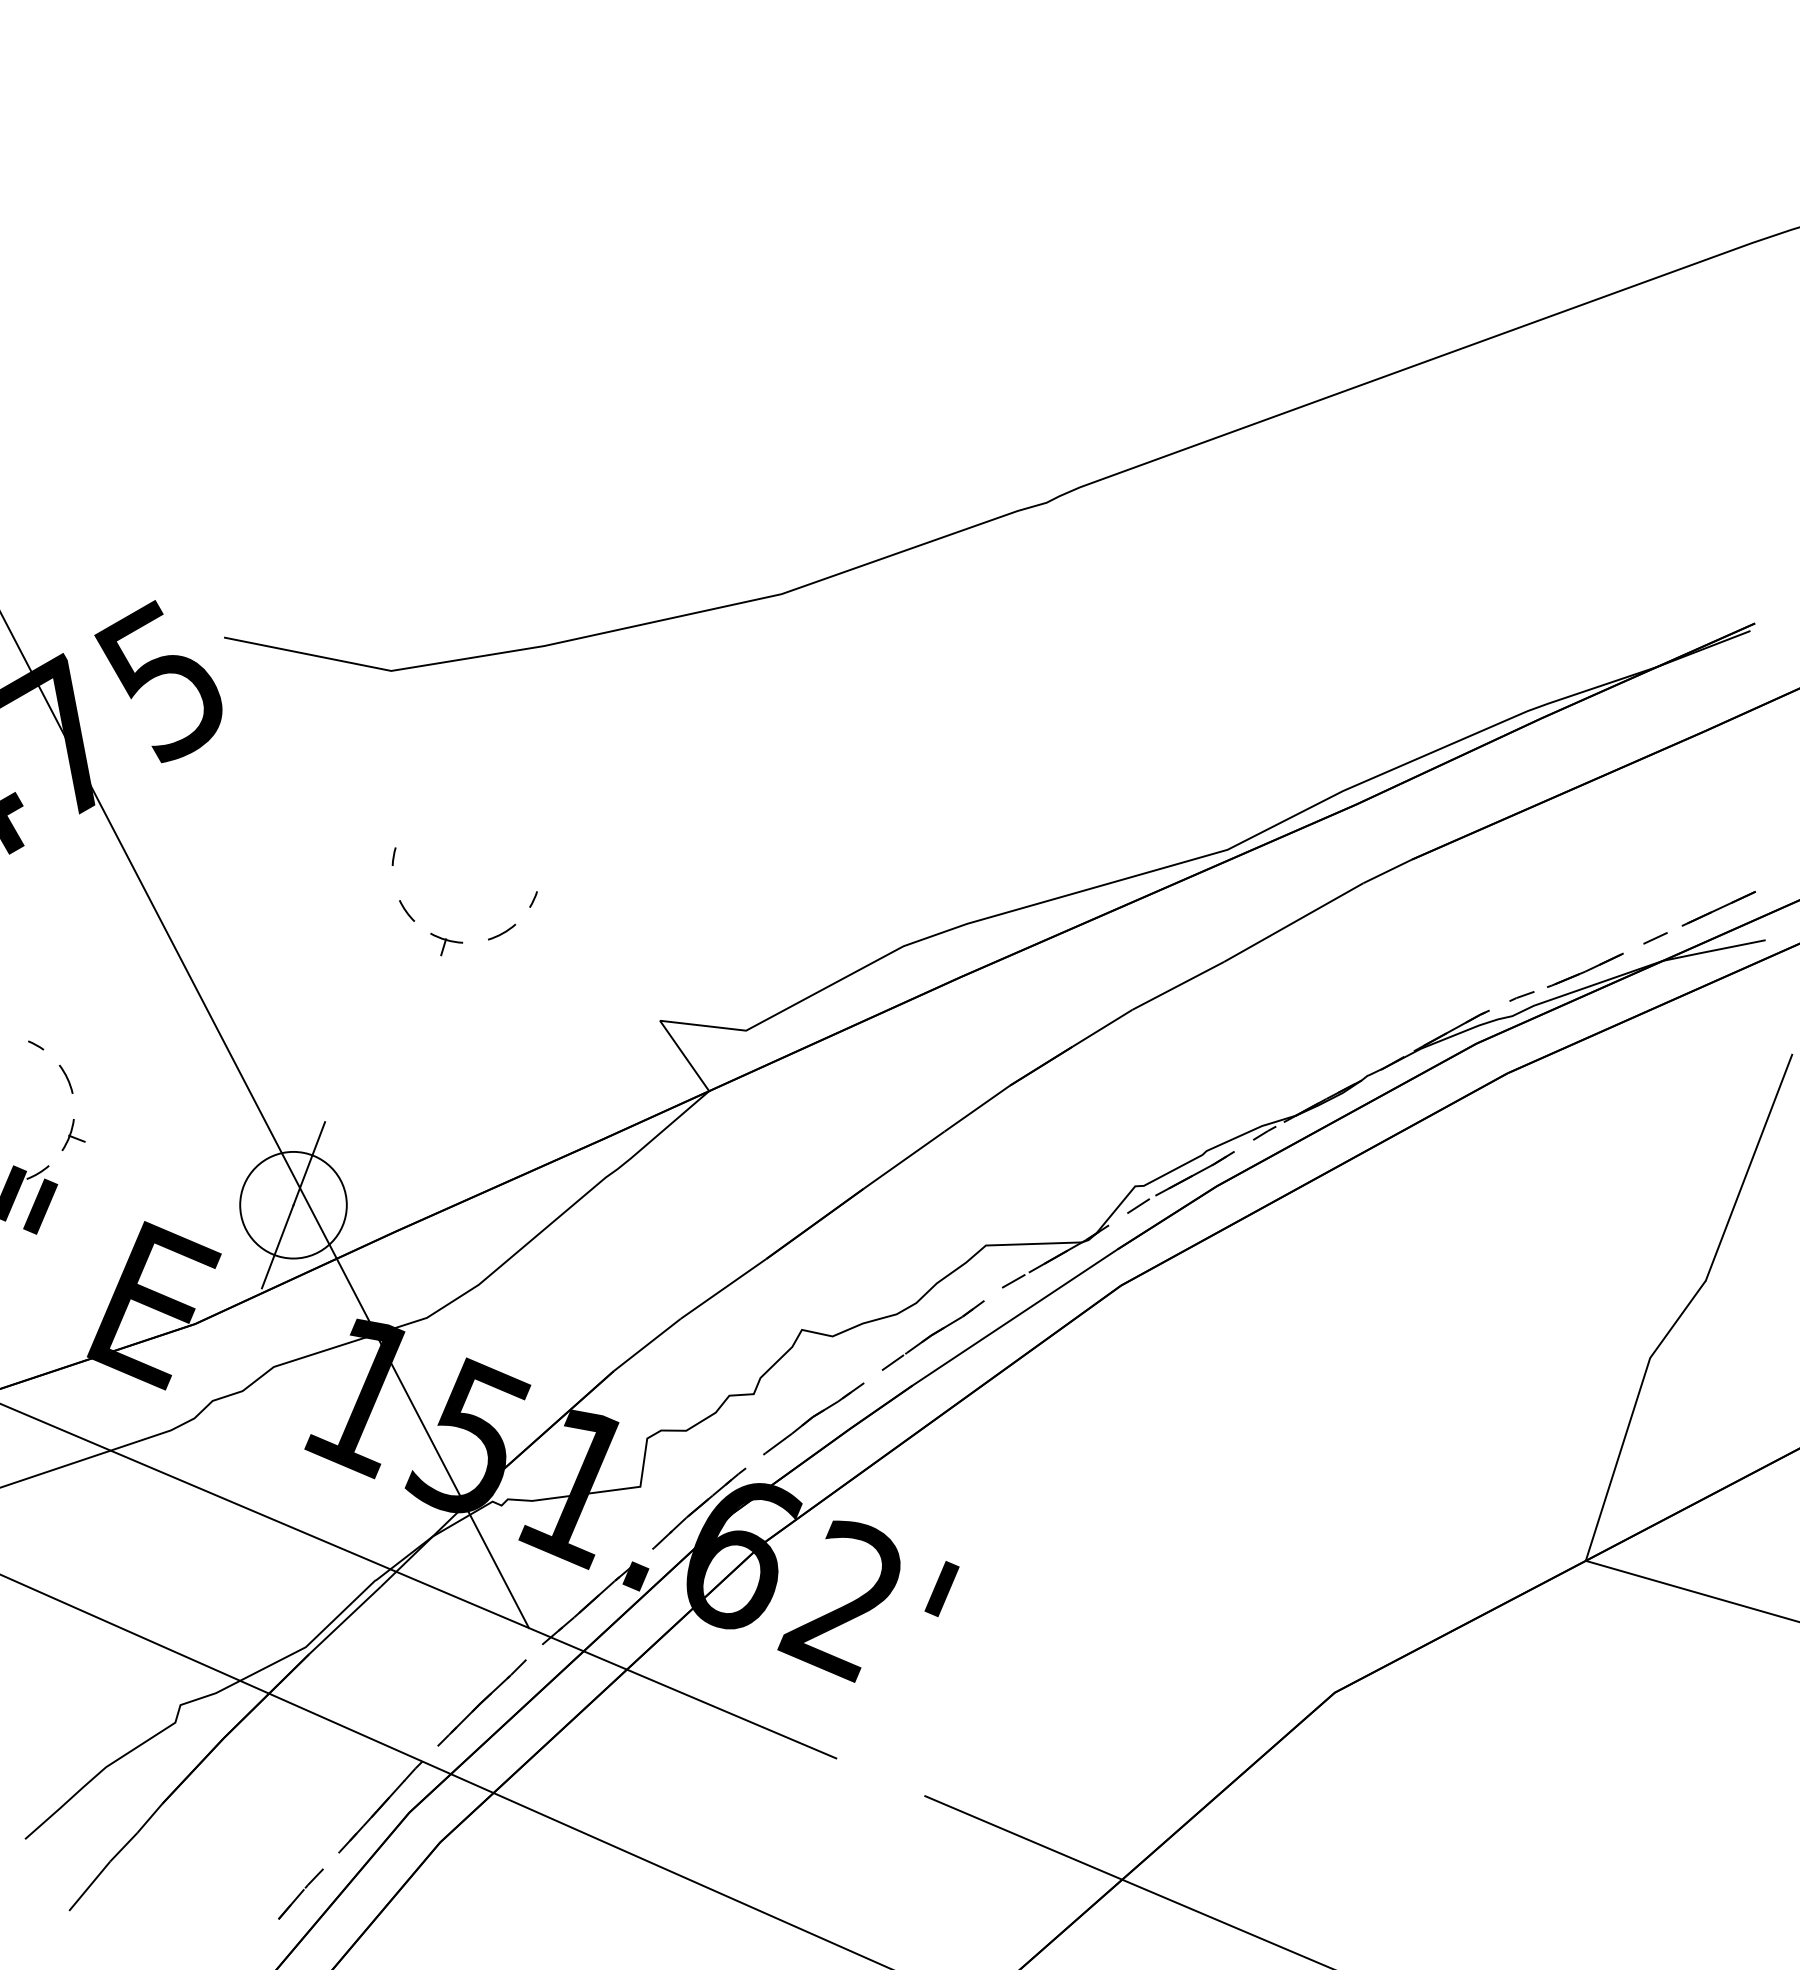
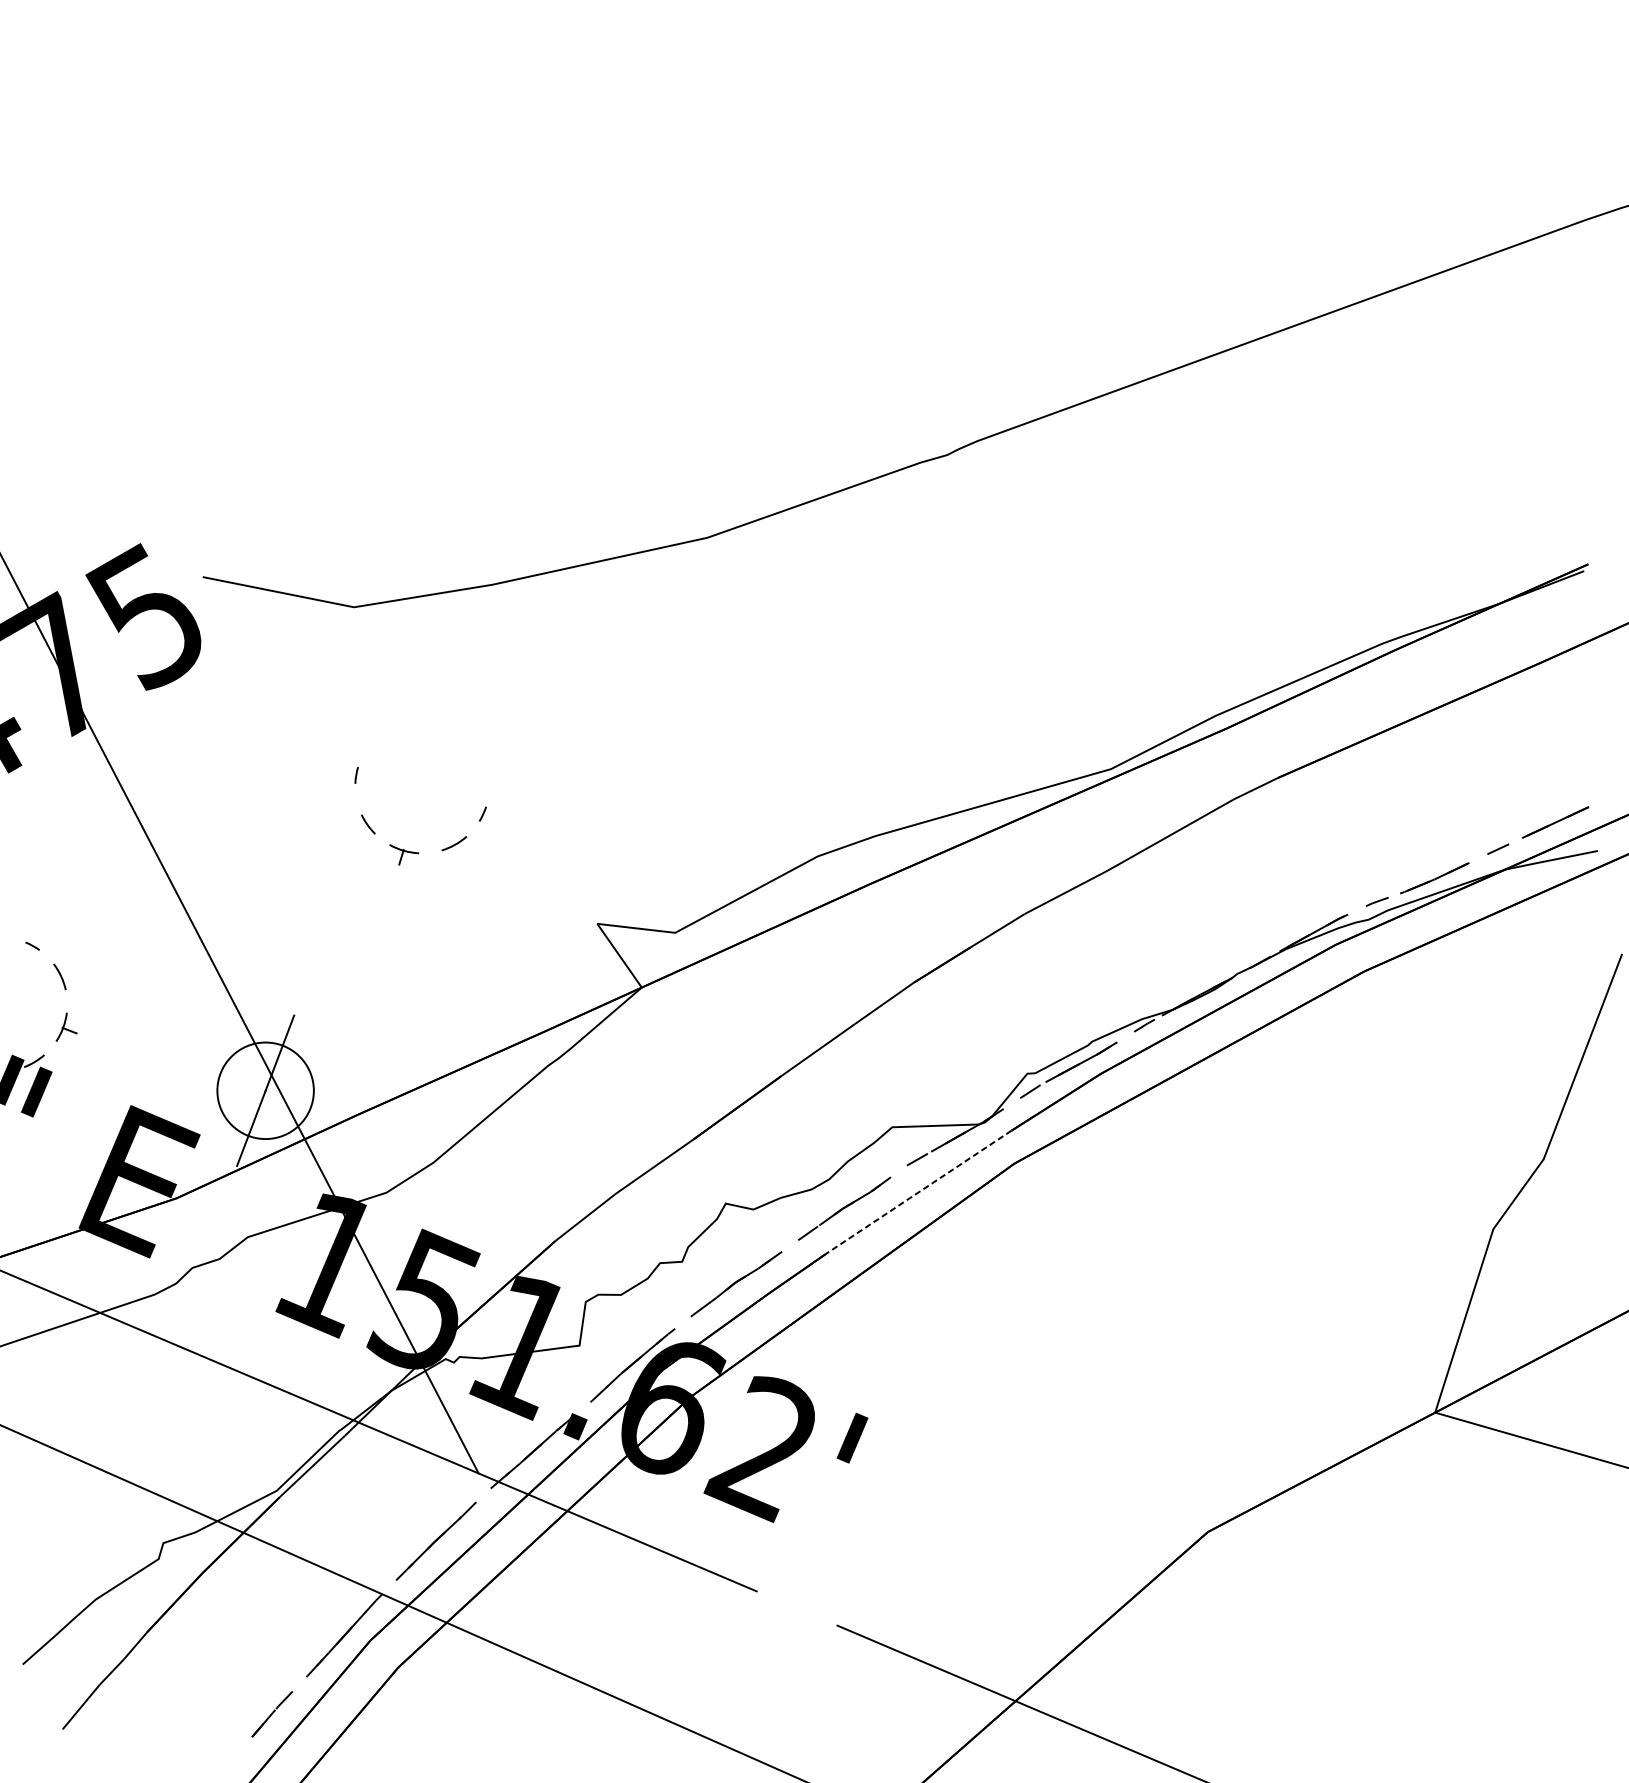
line: (1014, 1317) -> (918, 1192), solid -> dashed

